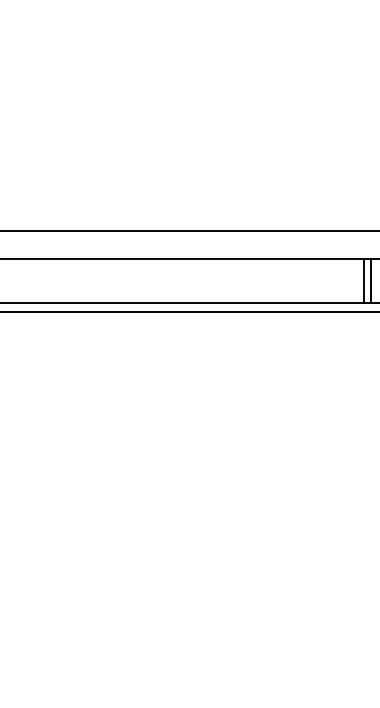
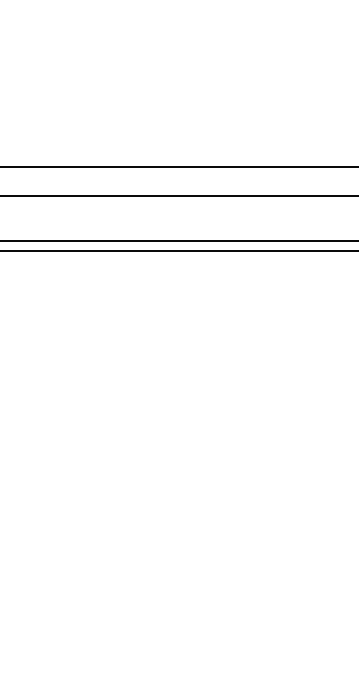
line: (364, 280) -> (337, 218), removed
line: (371, 280) -> (344, 218), removed

